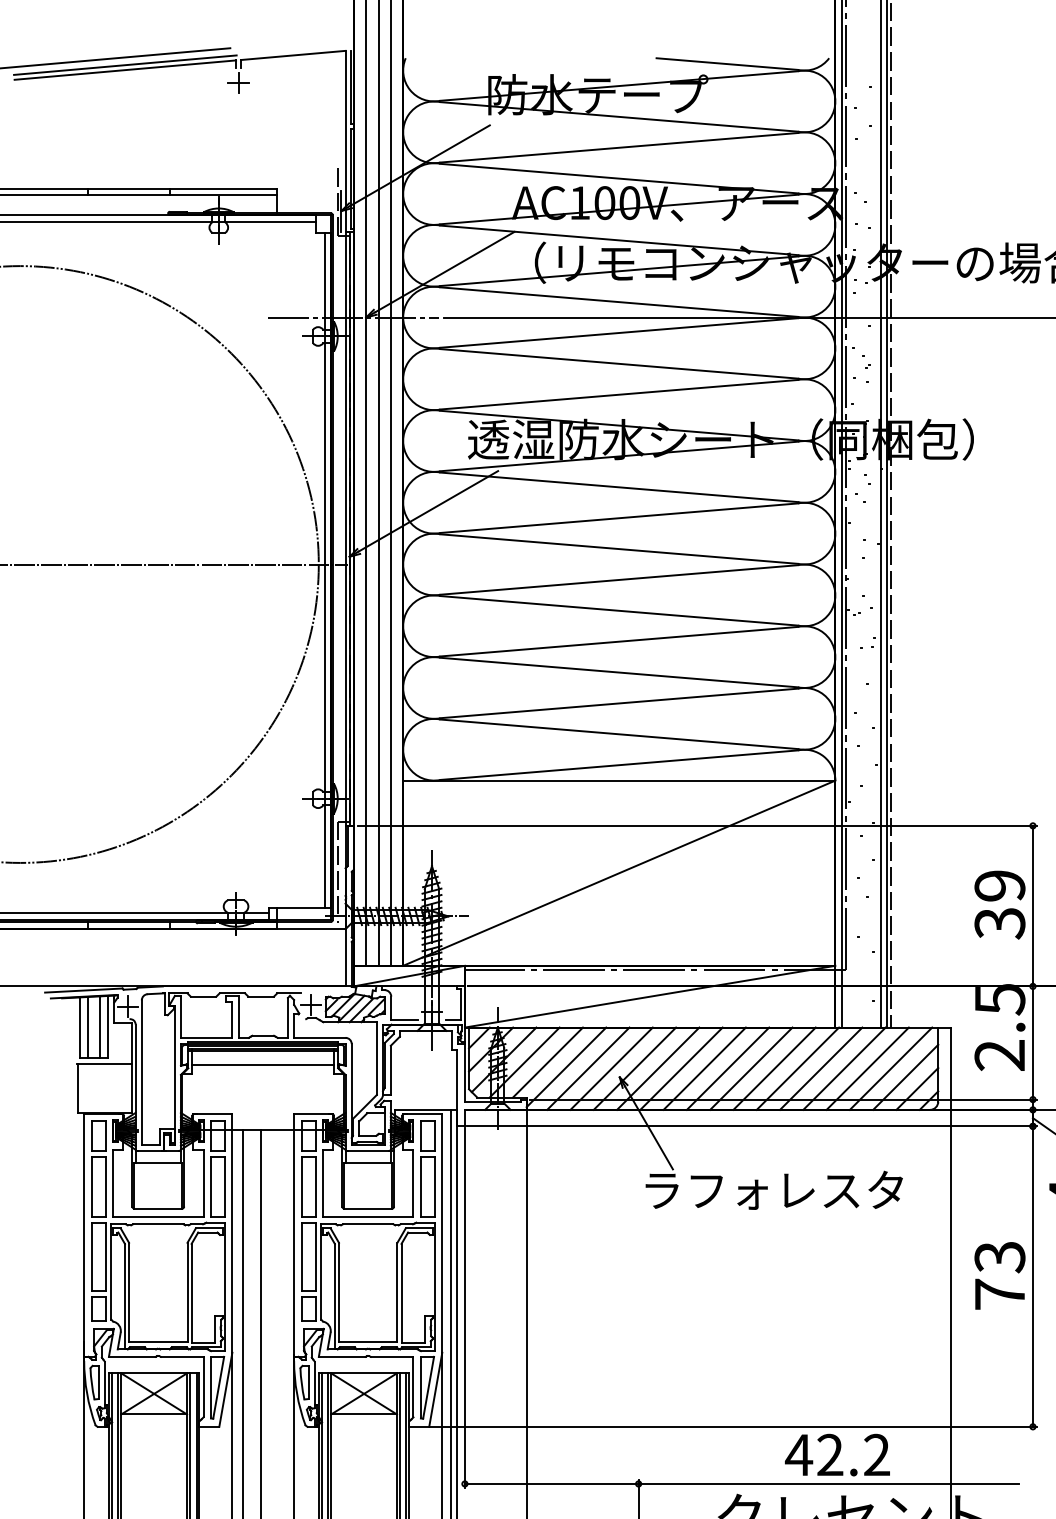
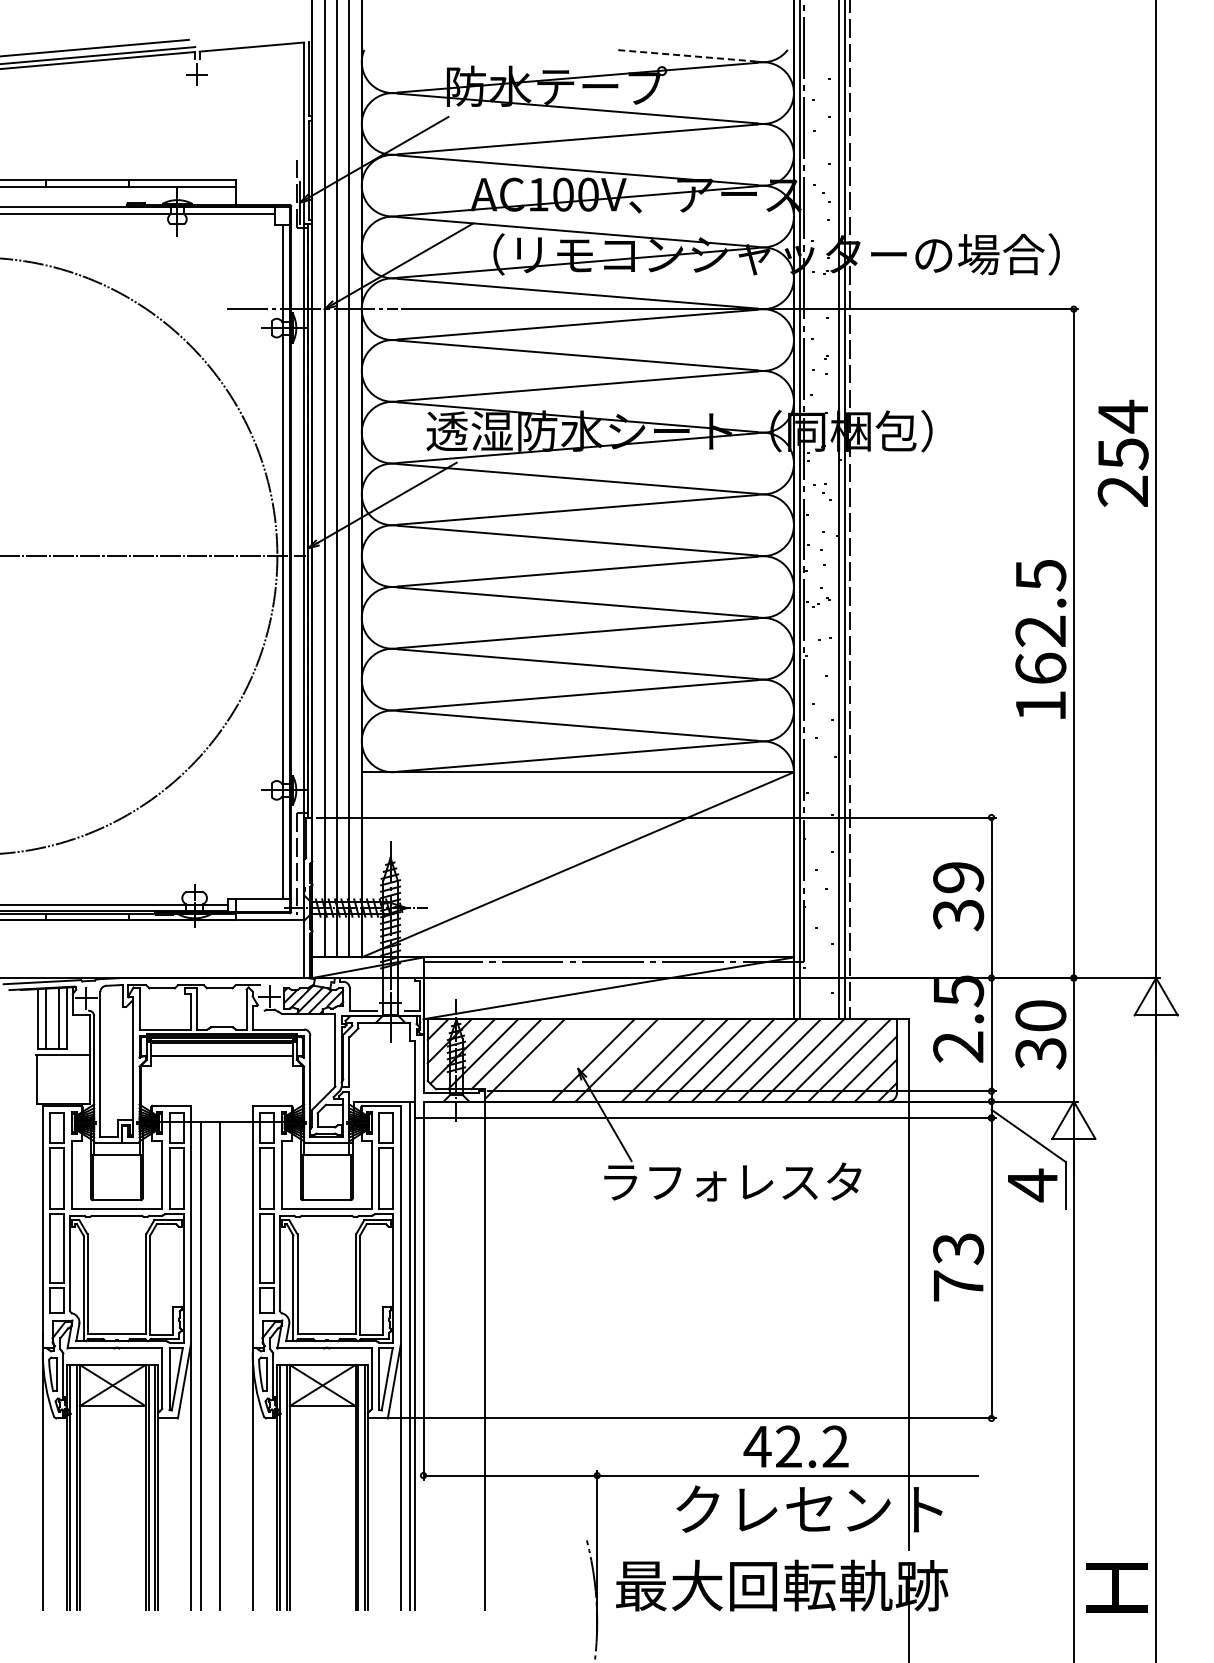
line: (726, 63) -> (685, 55), solid -> dashed
line: (587, 1068) -> (546, 1060), removed
line: (611, 1068) -> (570, 1060), removed
line: (680, 1068) -> (639, 1060), removed

